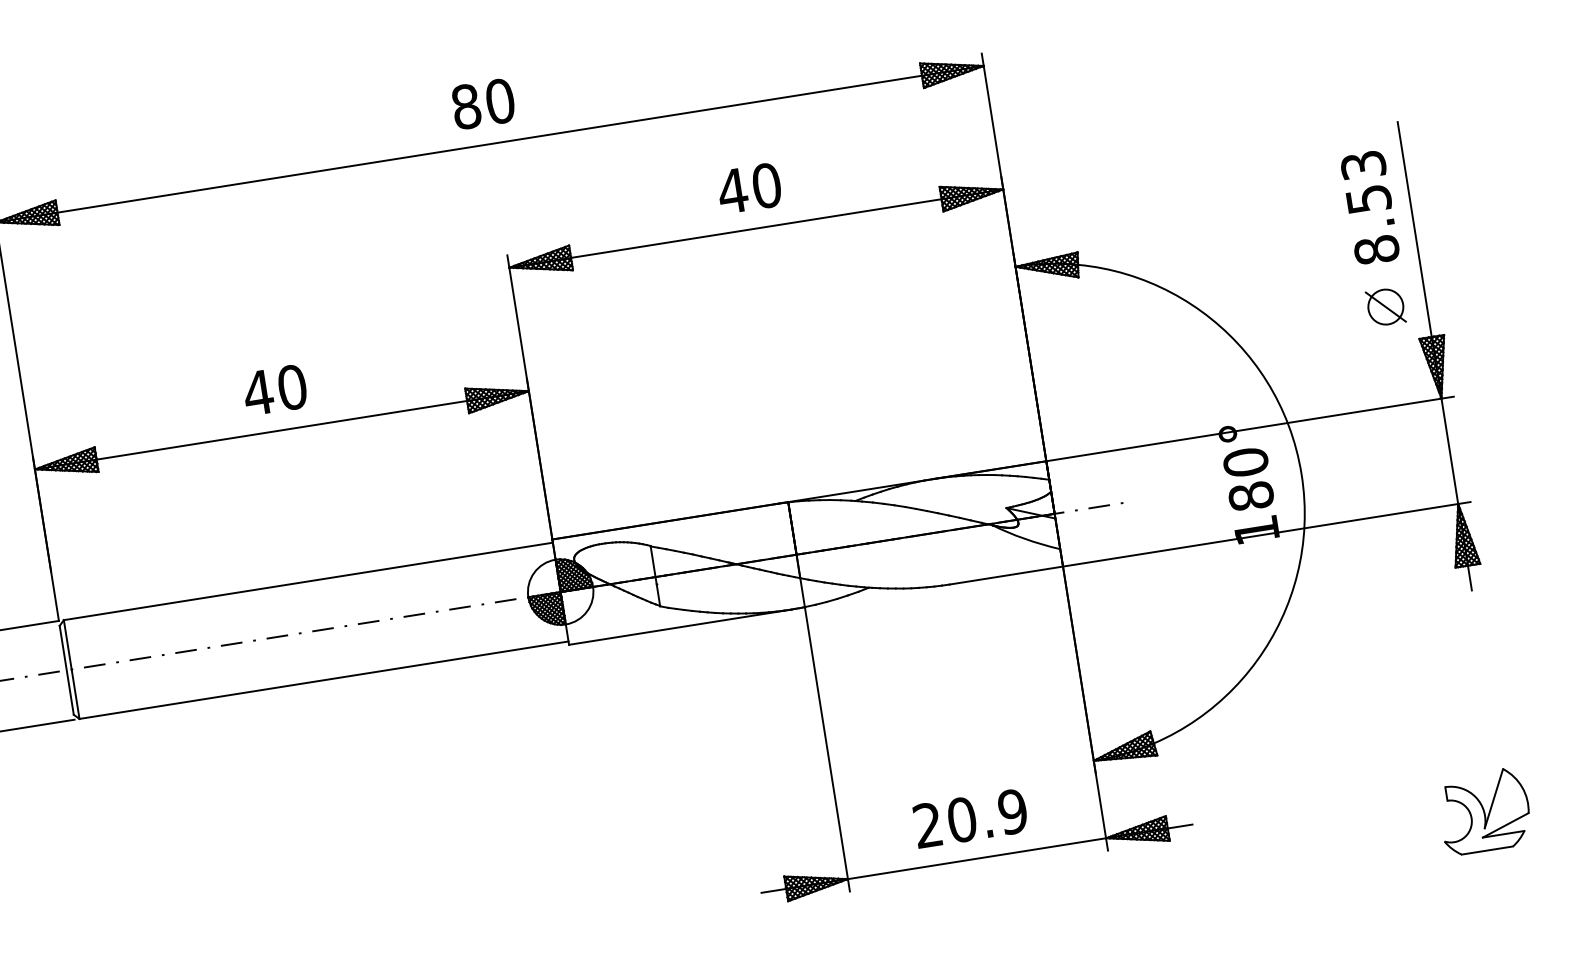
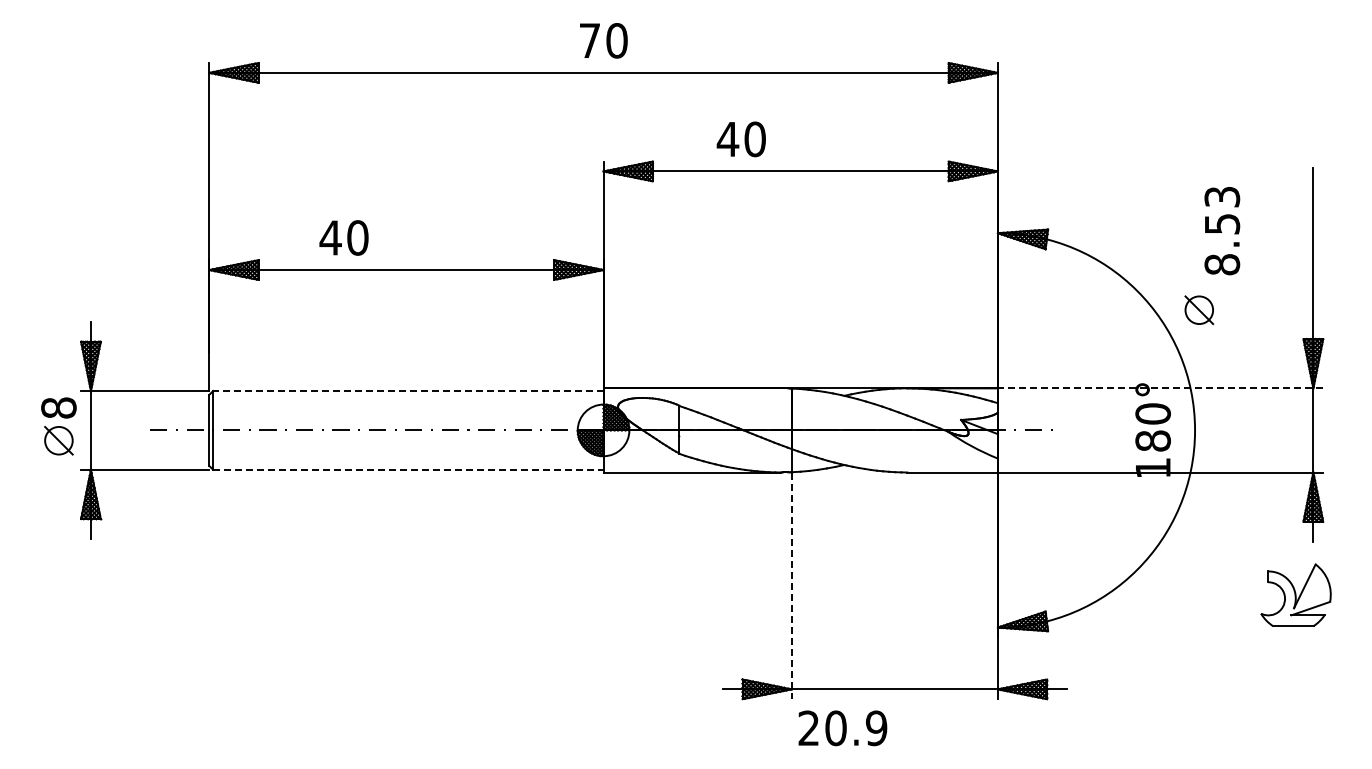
text: (465, 106) -> (589, 40), 80 -> 70
text: (748, 188) -> (740, 139), moved
text: (1370, 208) -> (1222, 231), moved
part: (1386, 307) -> (1199, 310), moved
text: (274, 389) -> (343, 237), moved
line: (1250, 429) -> (1160, 388), solid -> dashed
line: (307, 581) -> (407, 390), solid -> dashed
line: (324, 679) -> (408, 469), solid -> dashed
line: (827, 750) -> (791, 586), solid -> dashed
part: (1483, 810) -> (1295, 594), moved
text: (970, 818) -> (842, 728), moved

